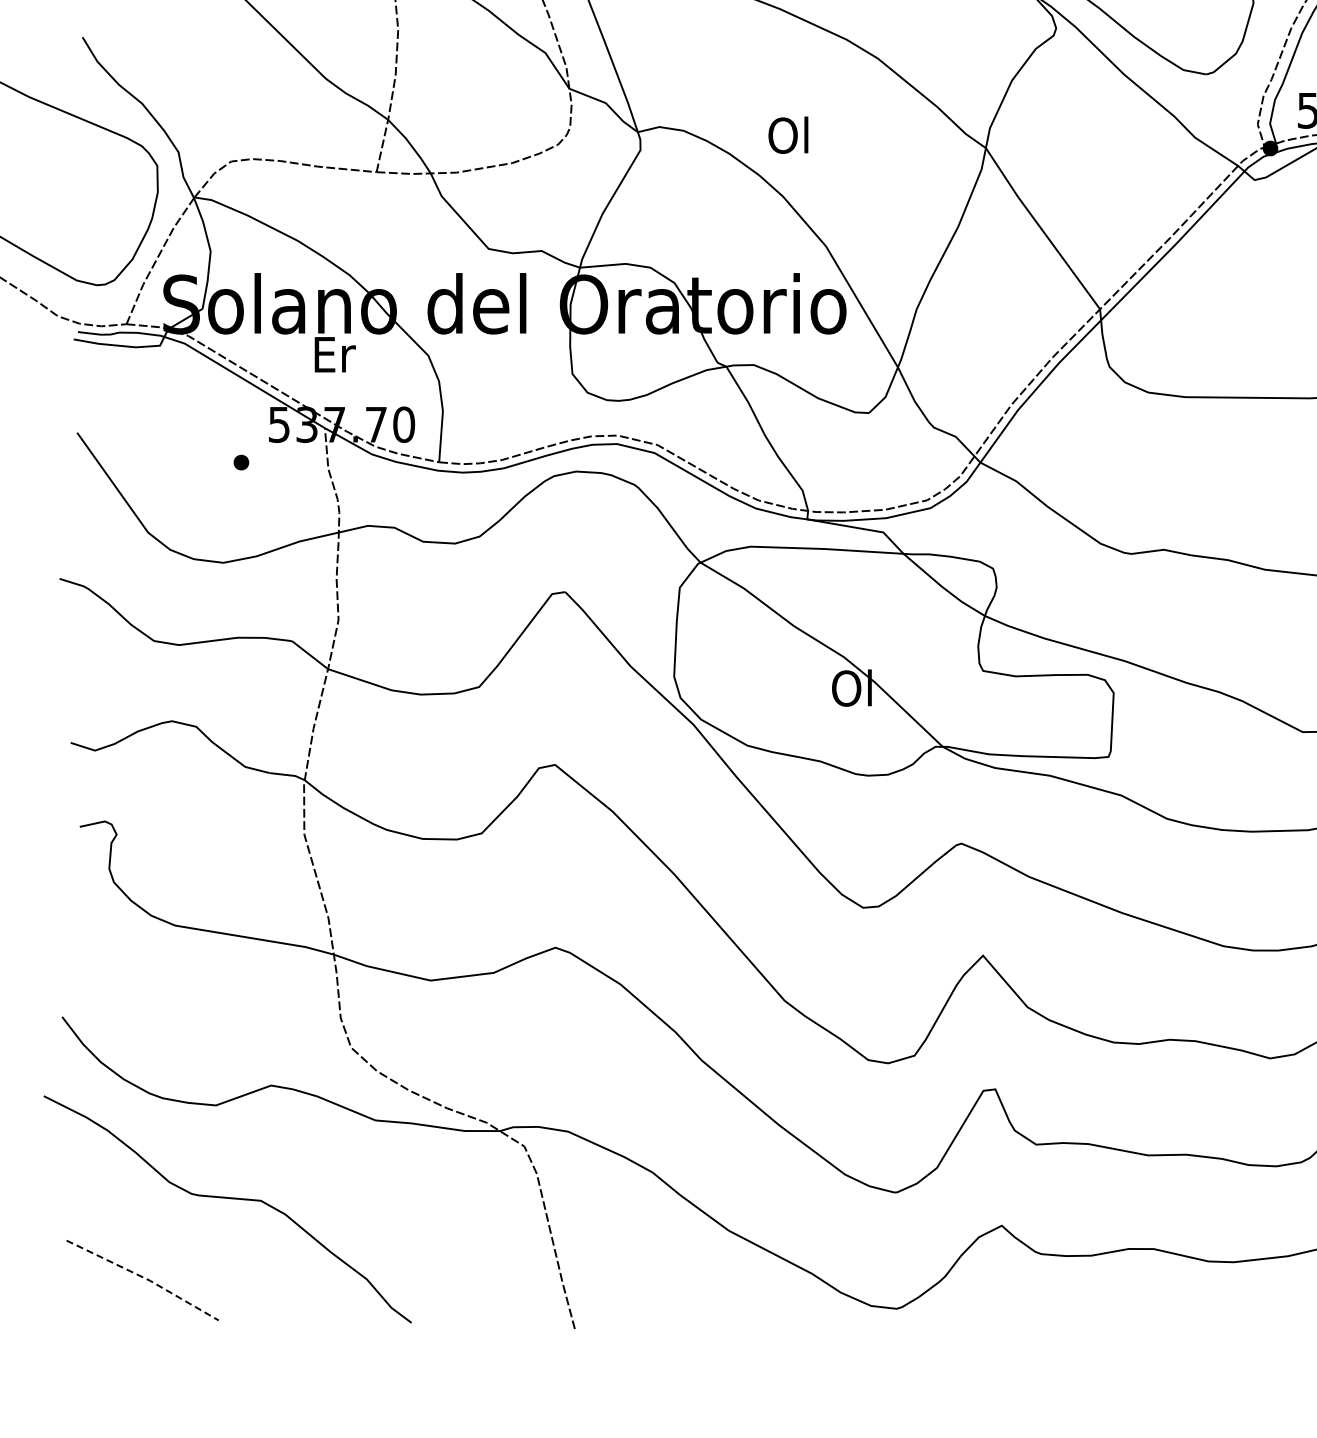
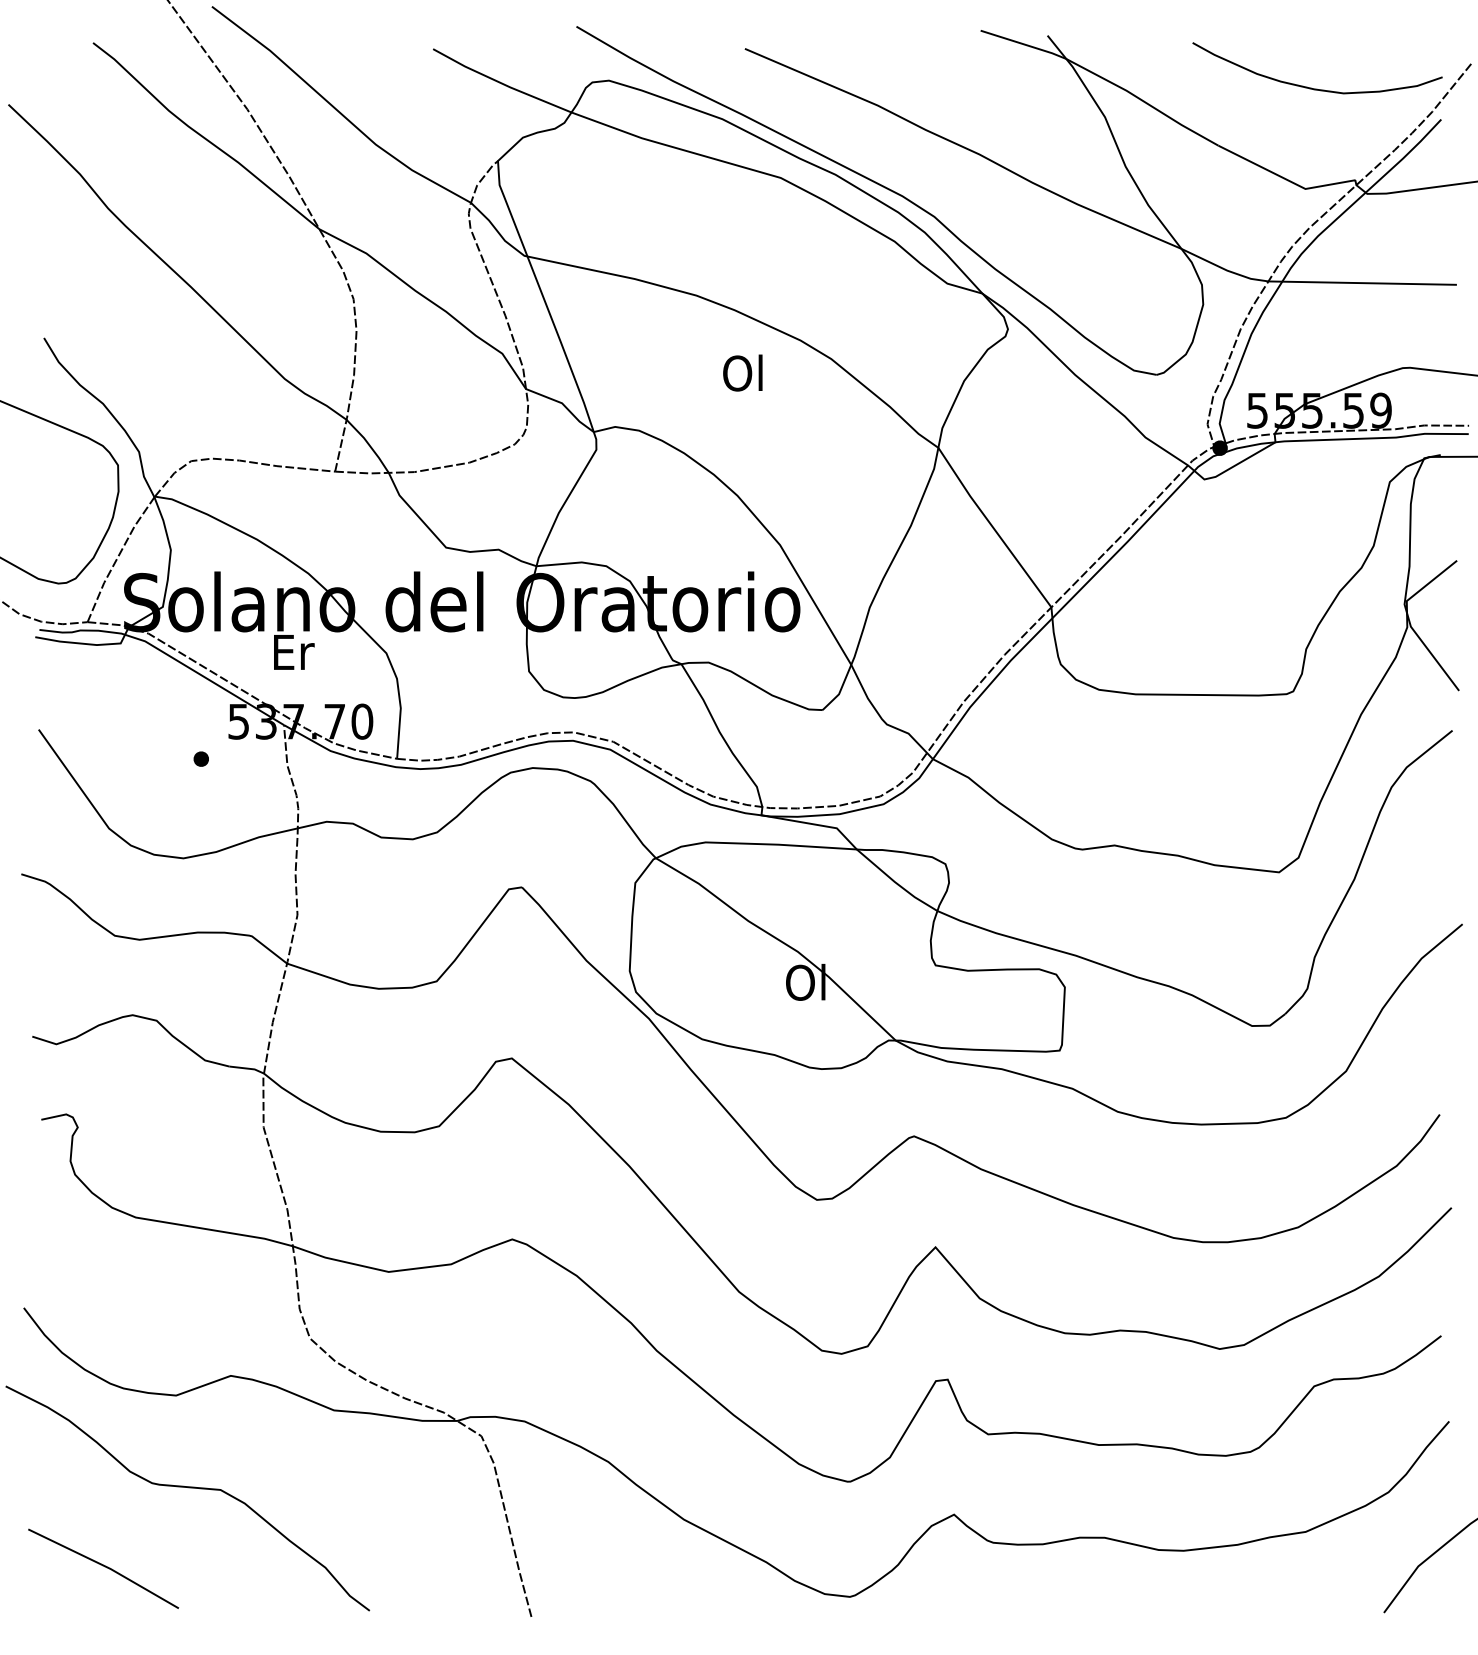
text: (788, 134) -> (742, 372), moved
line: (144, 1278) -> (105, 1566), dashed -> solid

